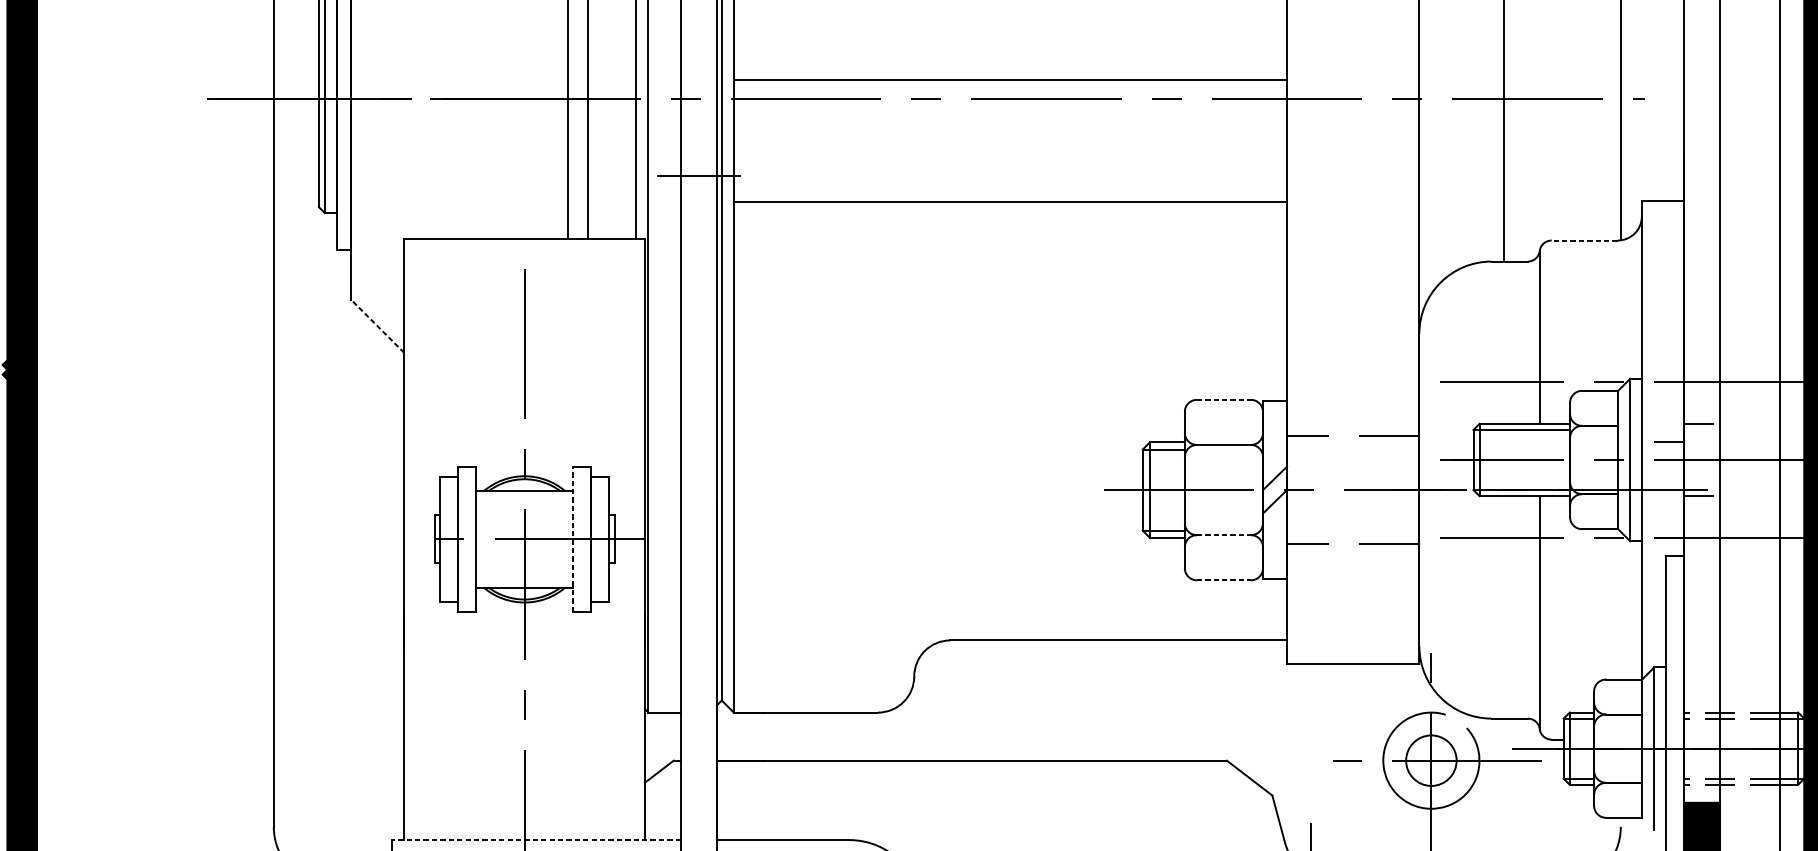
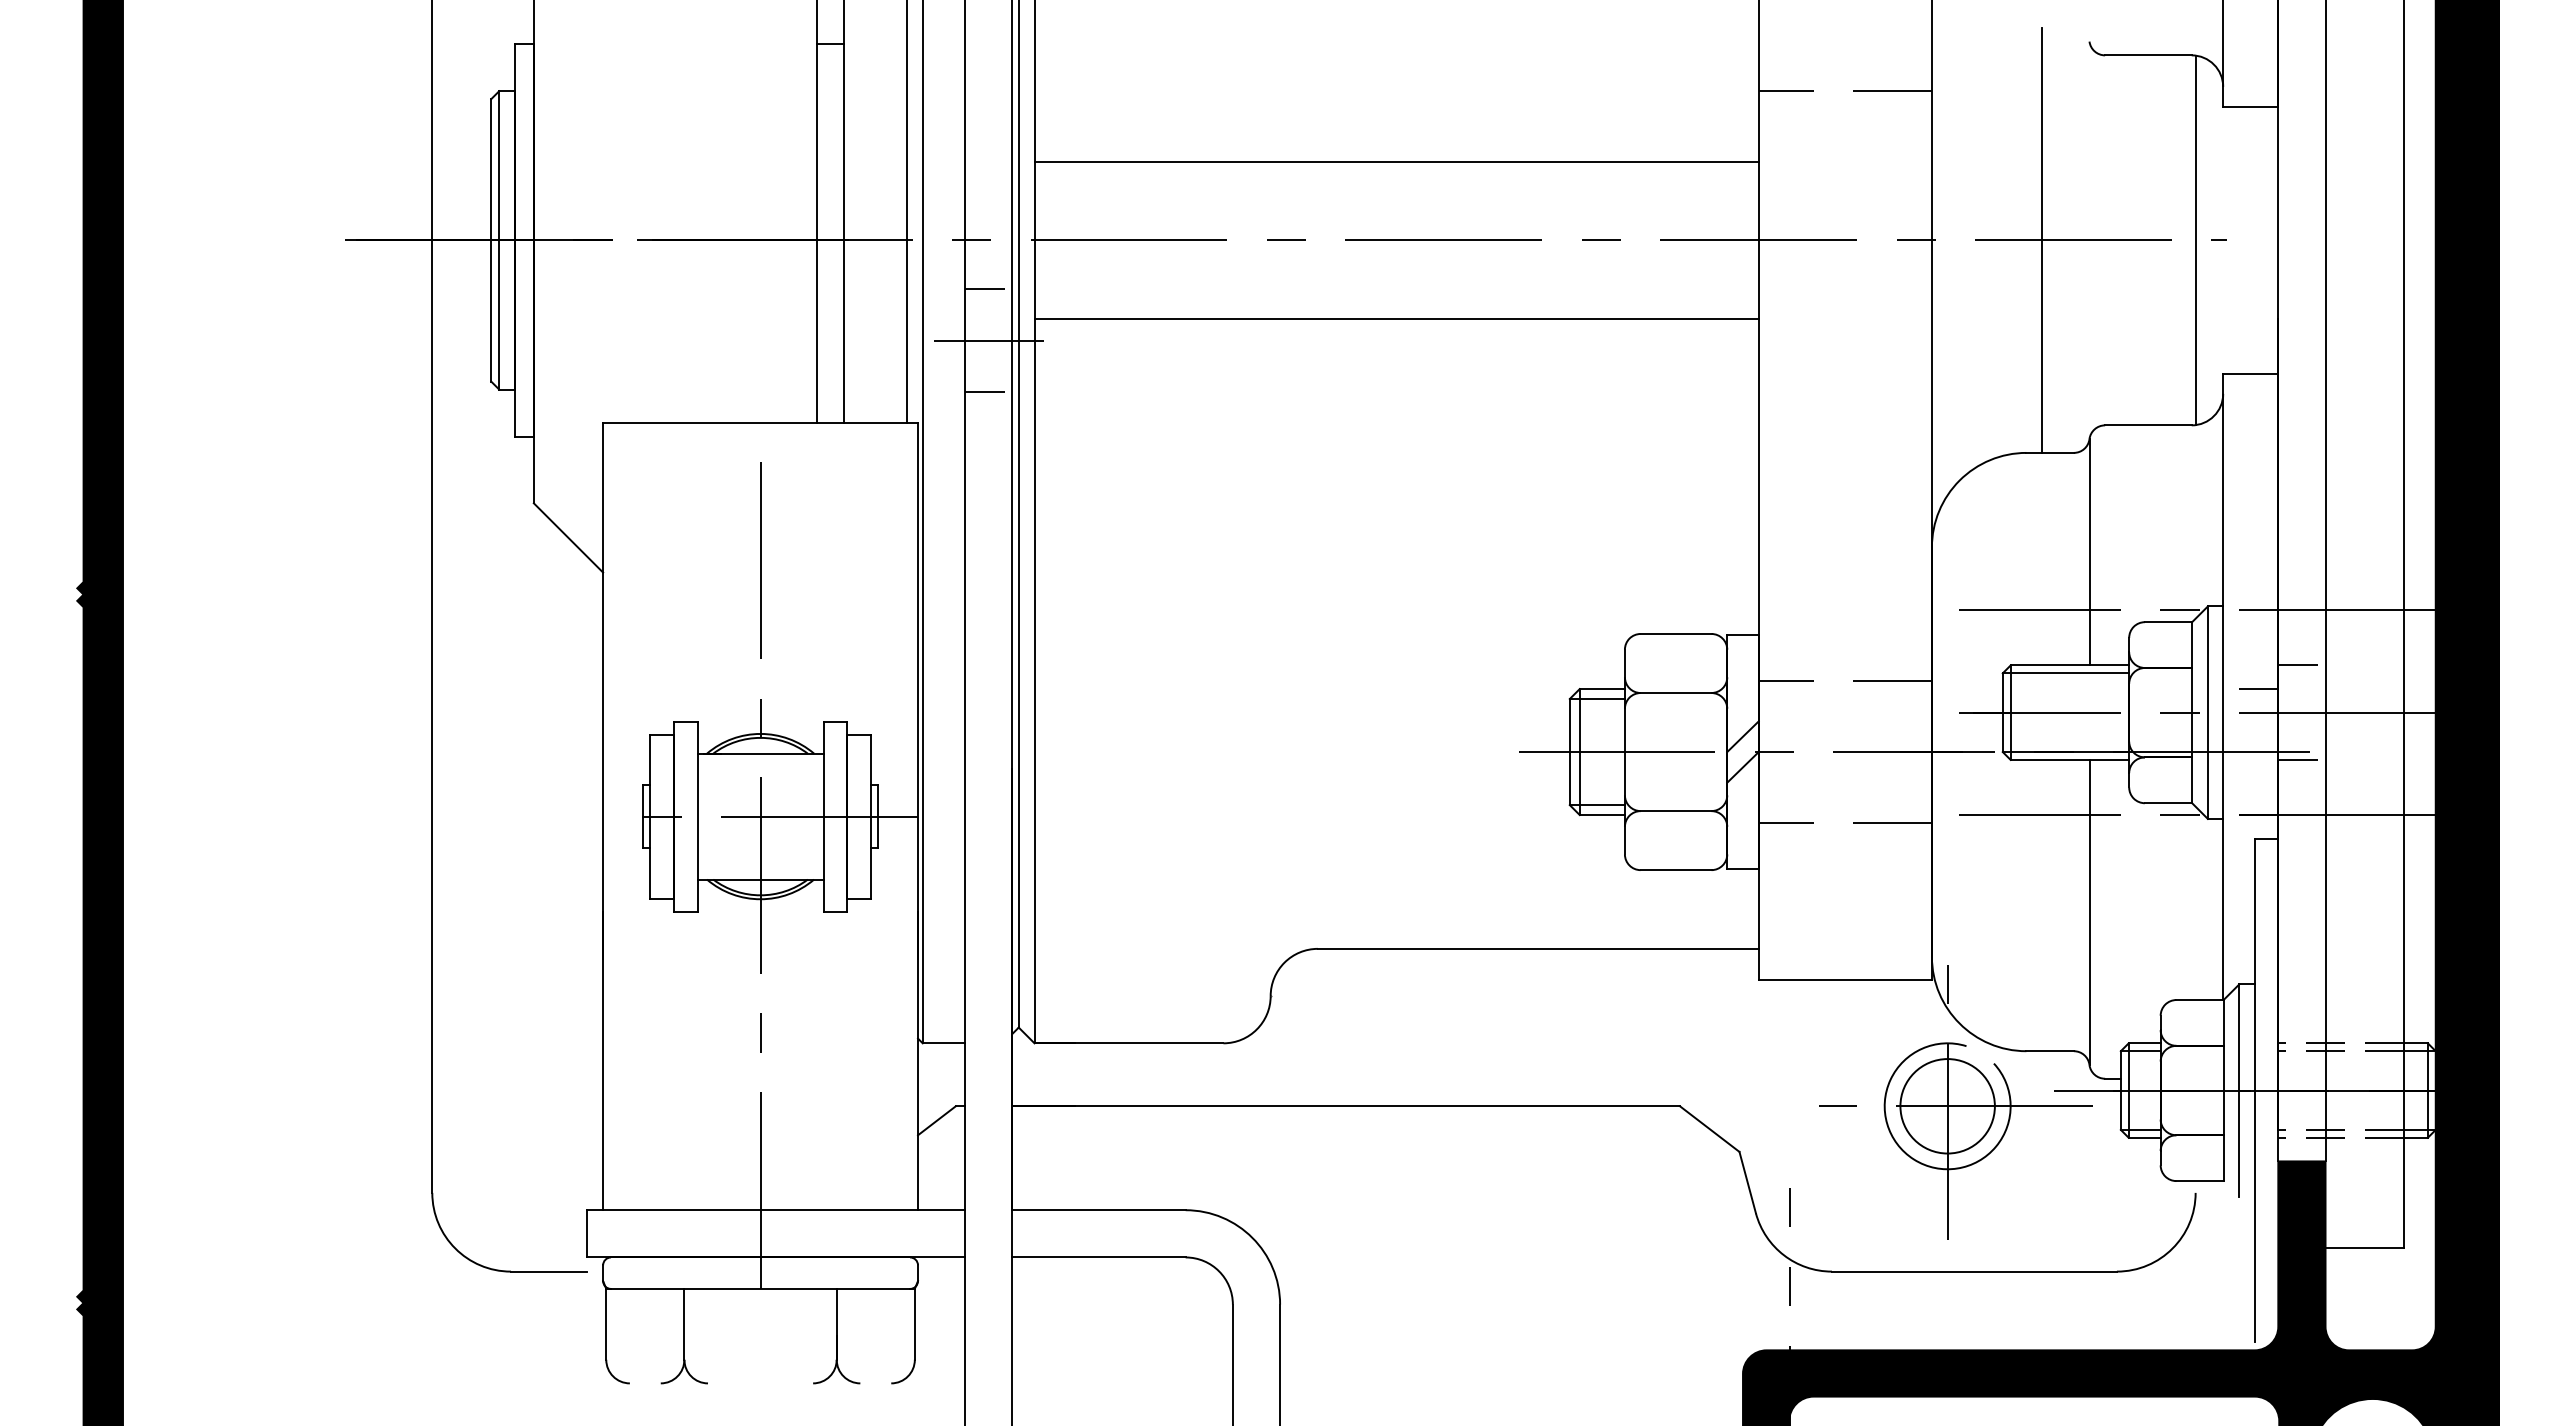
line: (1010, 80) -> (1396, 161), moved
line: (698, 136) -> (988, 289), added
line: (1010, 202) -> (1396, 319), moved
line: (698, 214) -> (988, 391), added
line: (1584, 240) -> (2147, 425), dashed -> solid
line: (377, 326) -> (568, 537), dashed -> solid
line: (1224, 399) -> (1676, 633), dashed -> solid
line: (1224, 535) -> (1676, 811), dashed -> solid
line: (572, 539) -> (823, 816), dashed -> solid
line: (1224, 580) -> (1676, 870), dashed -> solid
circle: (1431, 760) -> (1947, 1106), size x1.43
line: (536, 840) -> (776, 1210), dashed -> solid

